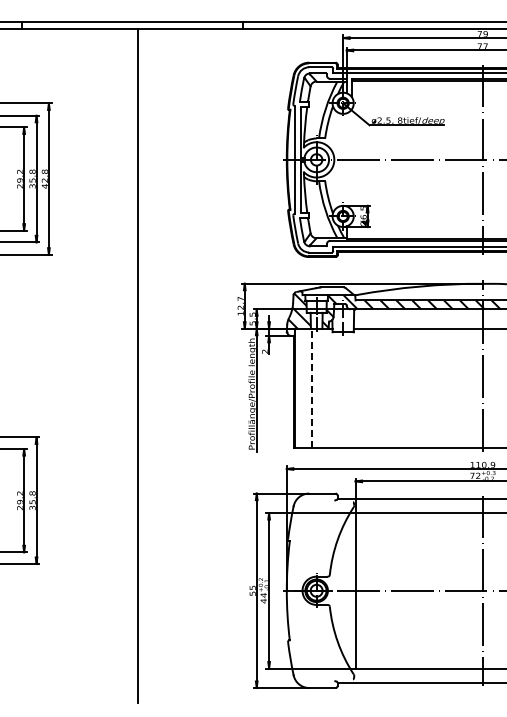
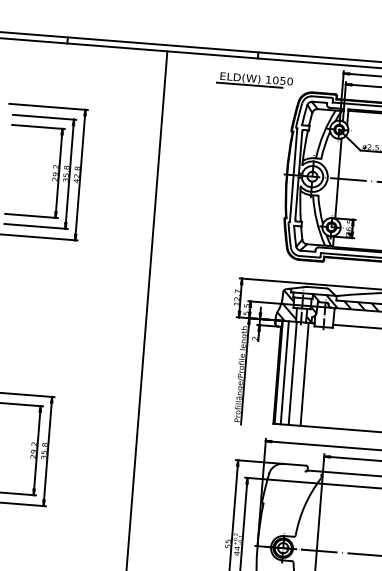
part: (241, 53) -> (254, 79), added
line: (346, 159) -> (338, 178), added
line: (302, 388) -> (284, 372), added
line: (311, 388) -> (292, 373), dashed -> solid
line: (325, 388) -> (304, 374), added

